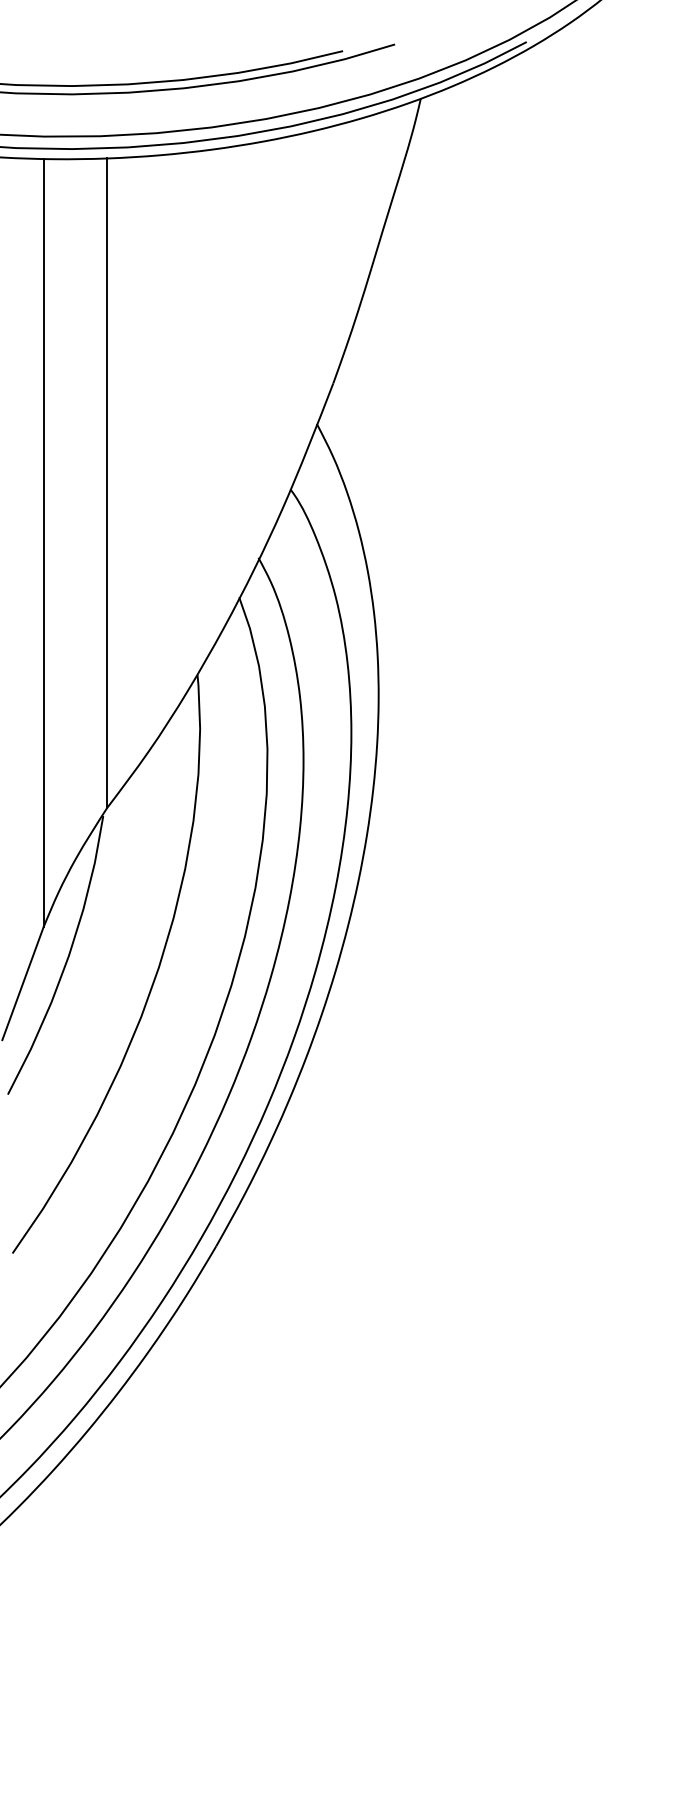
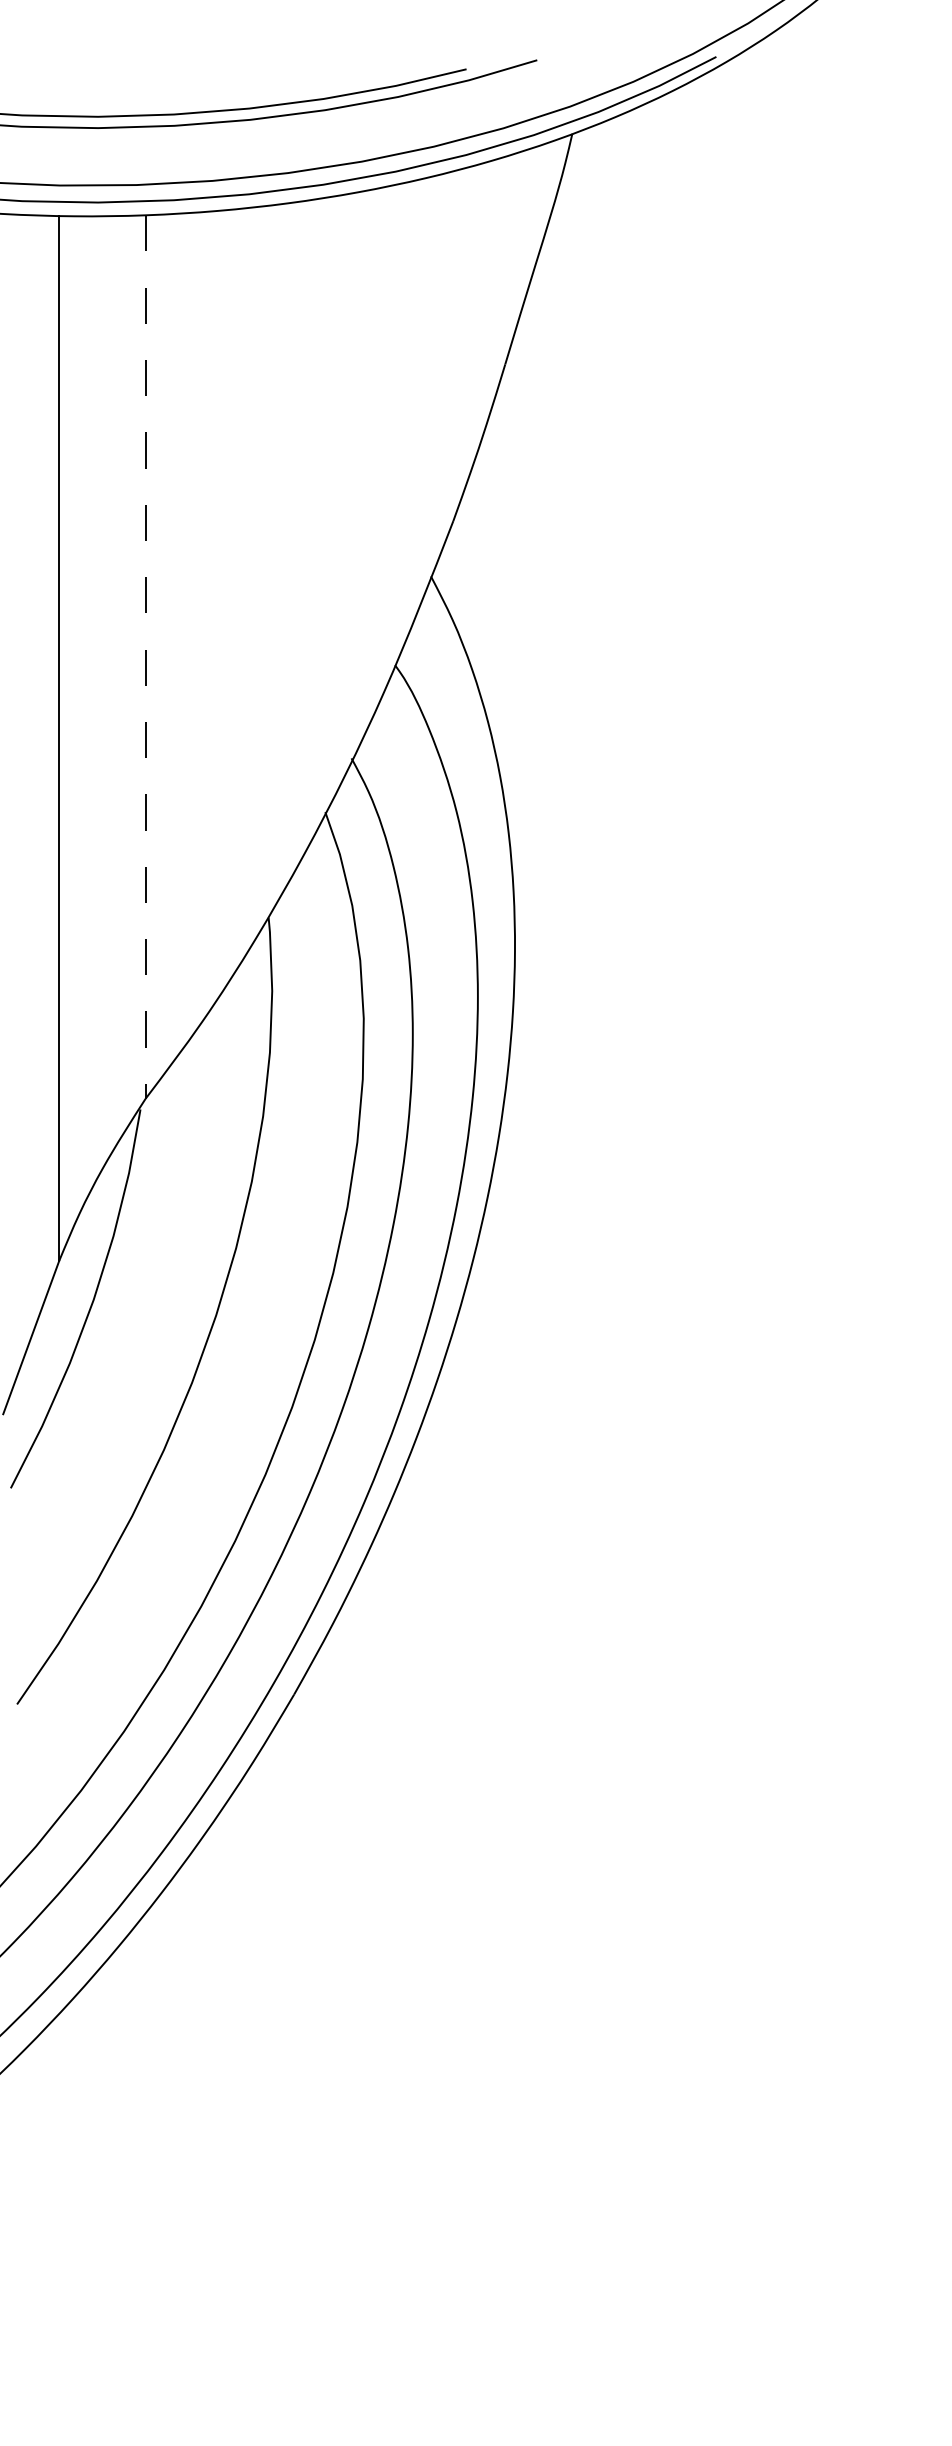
line: (107, 483) -> (146, 657), solid -> dashed

